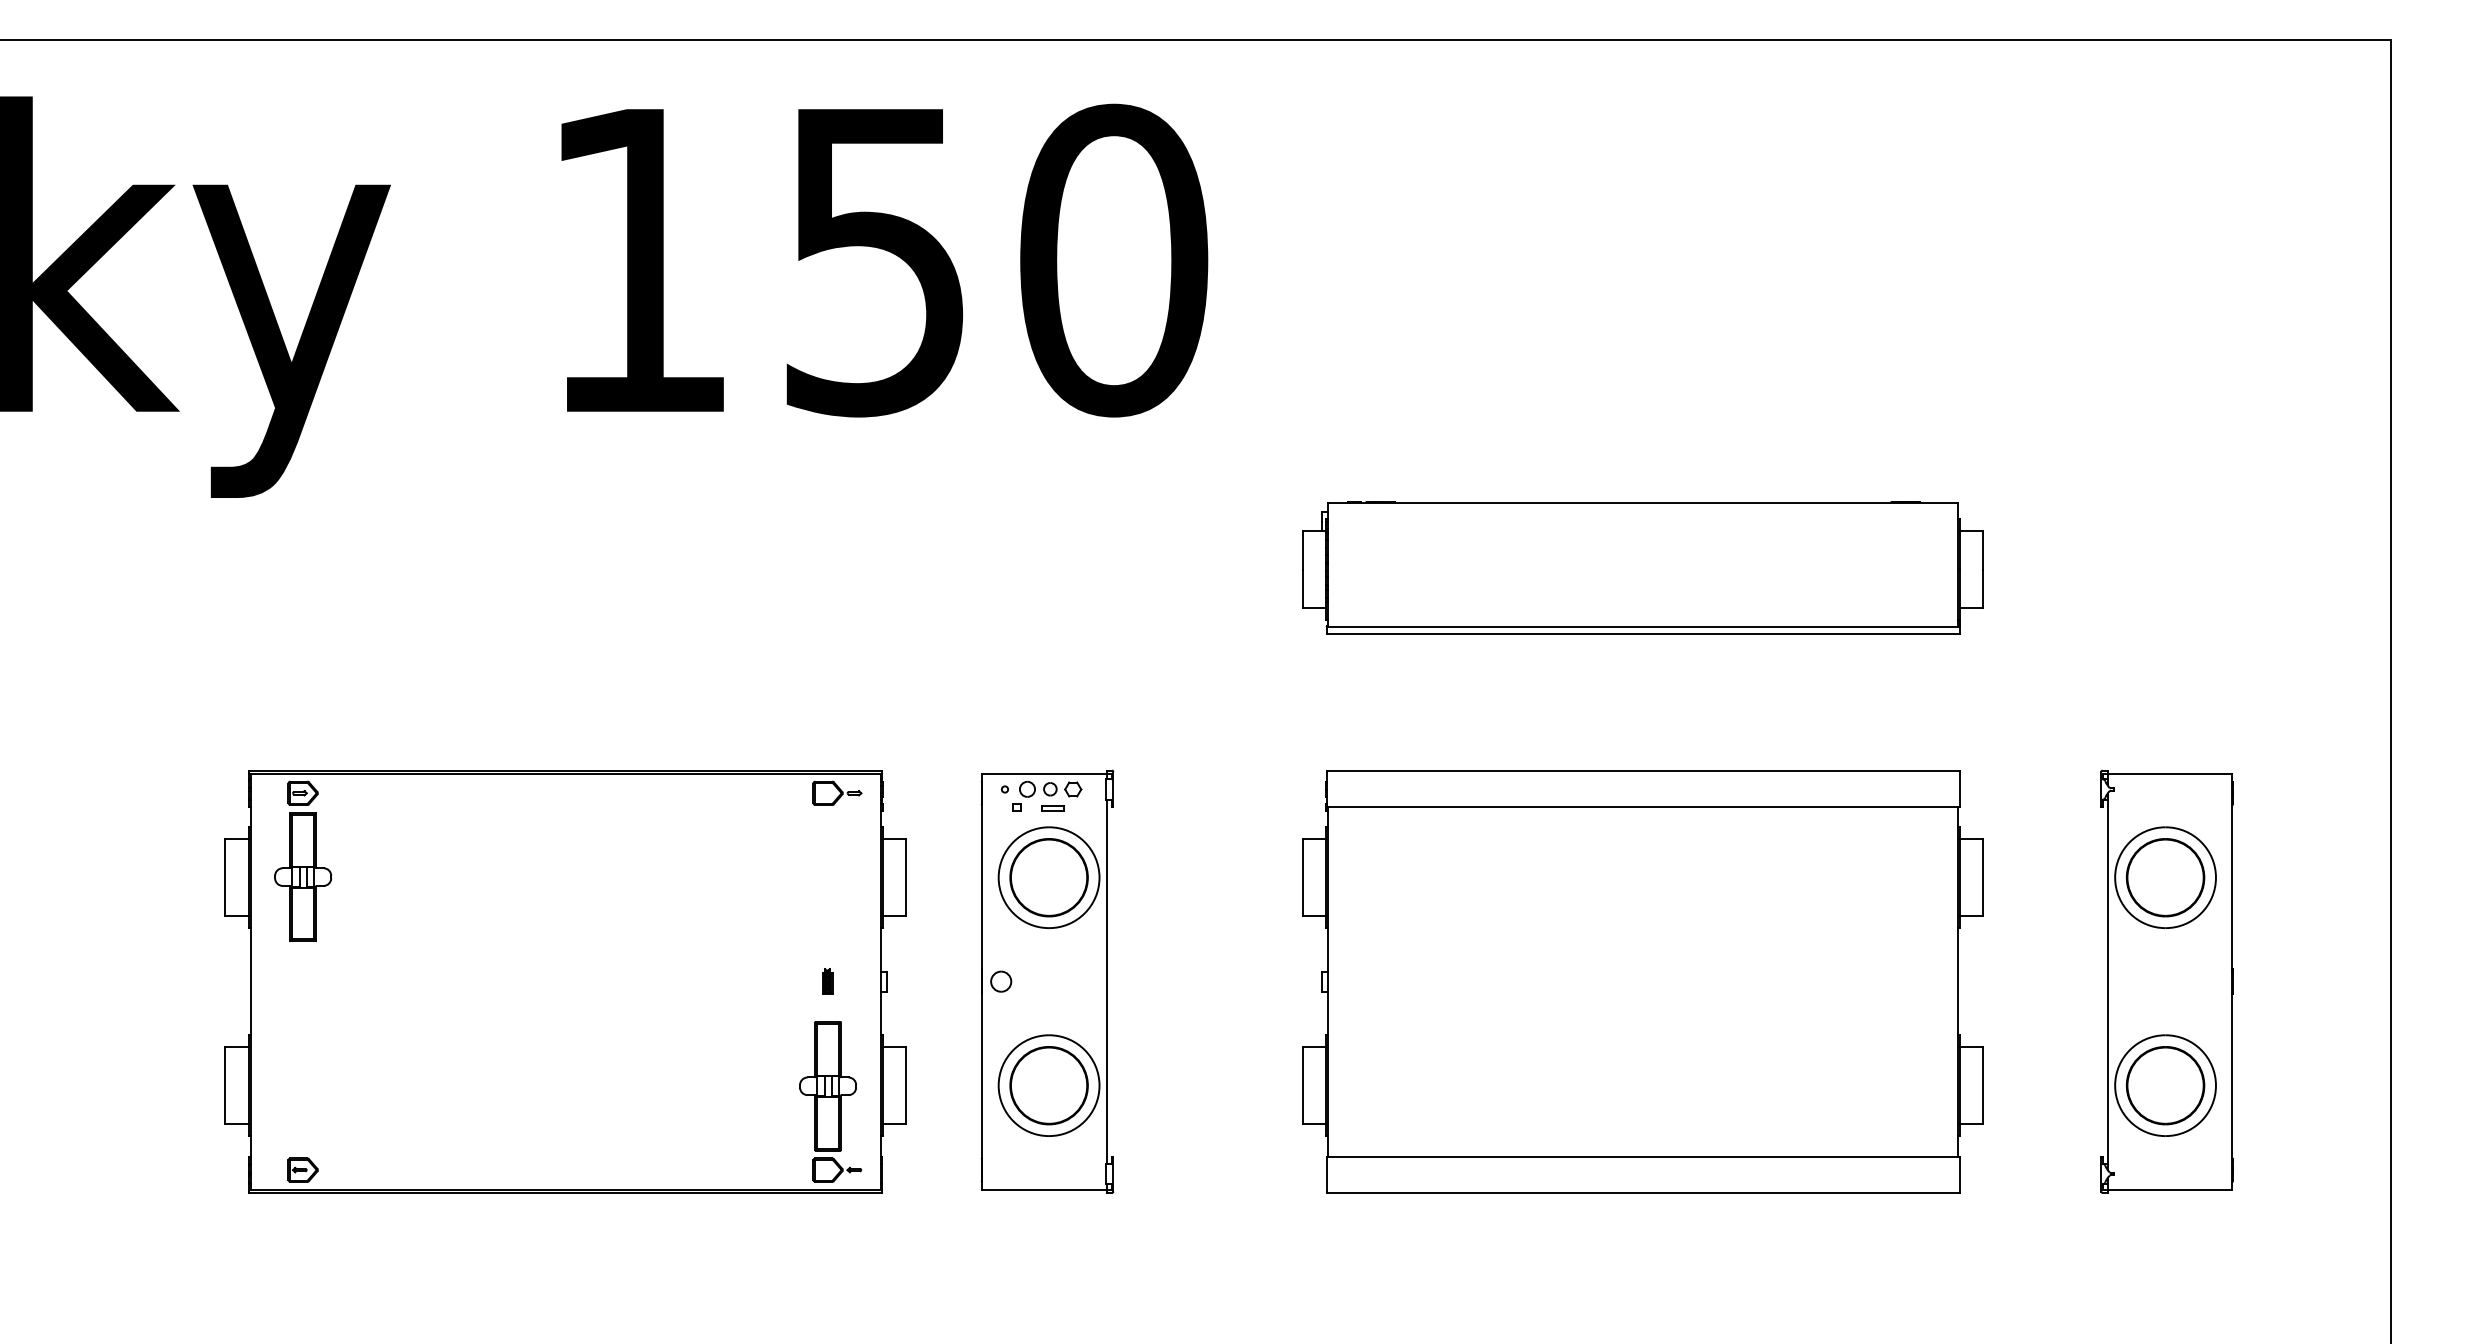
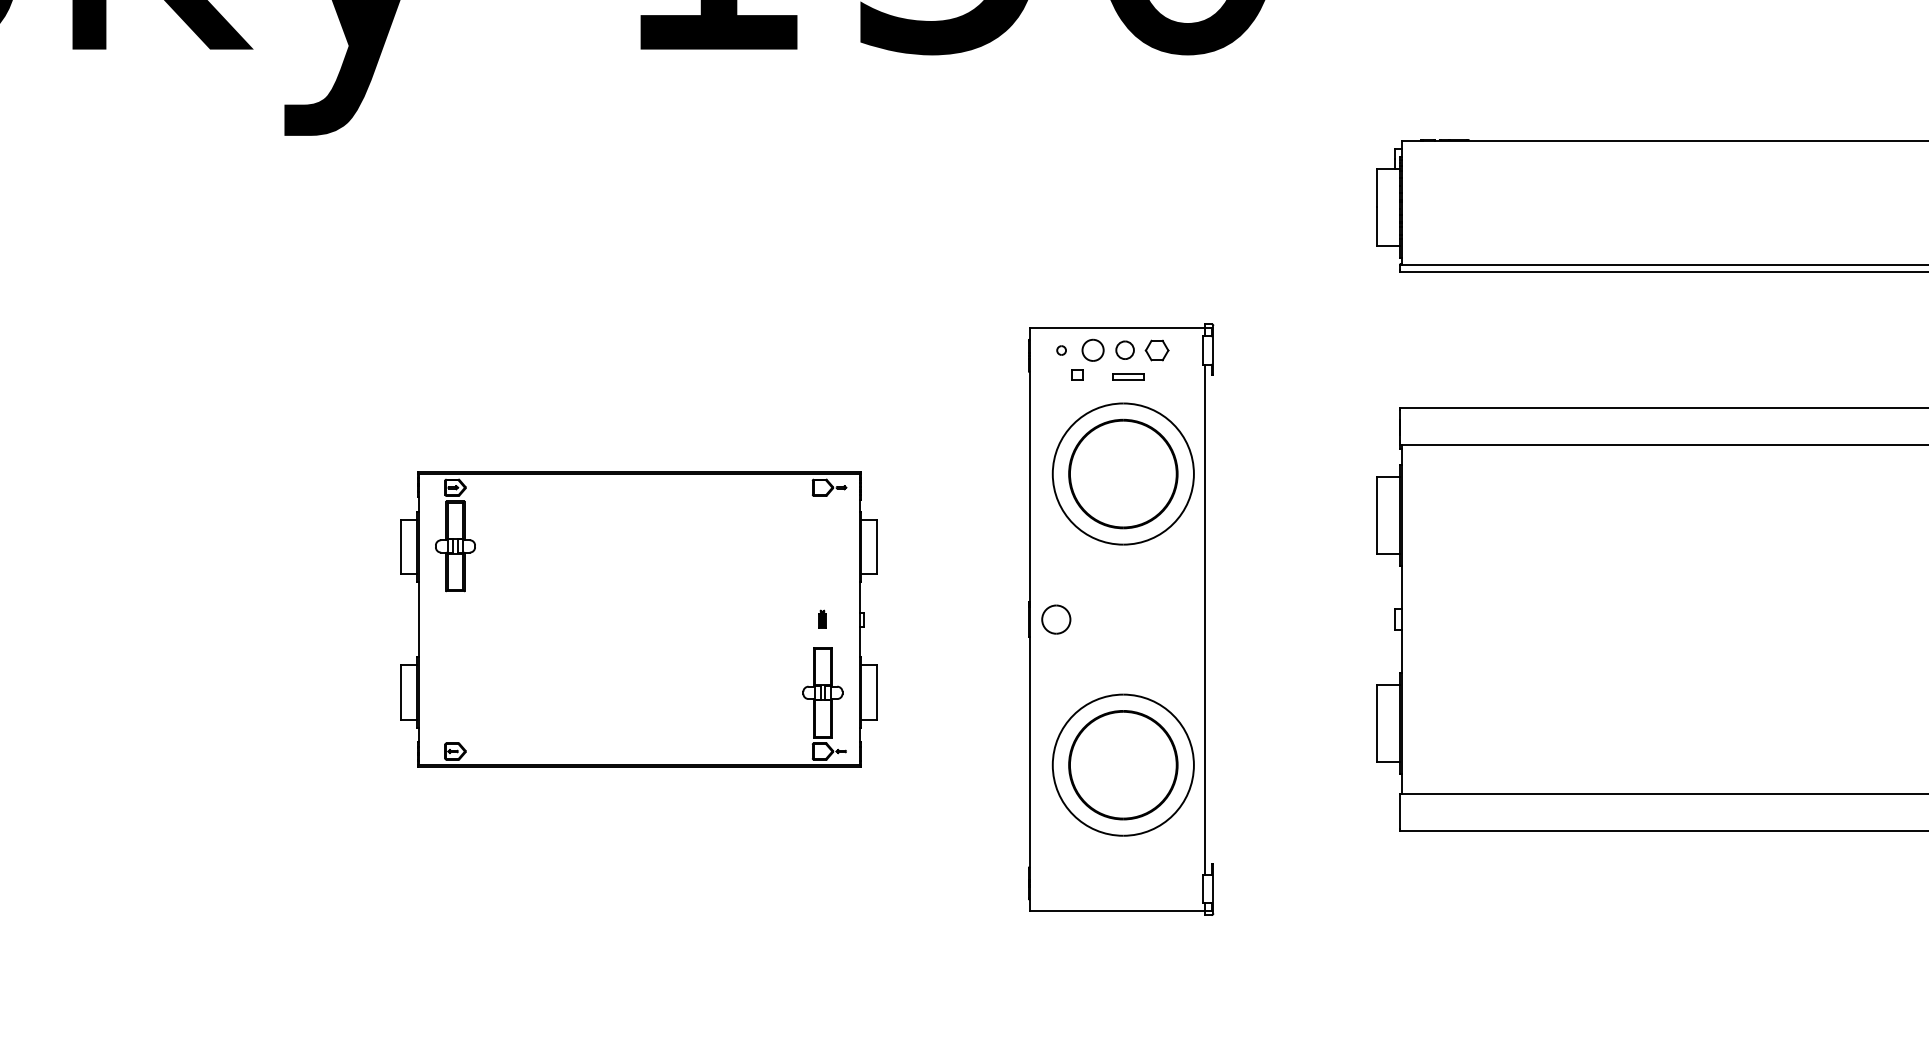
part: (565, 981) -> (639, 619), size x0.7
part: (1047, 981) -> (1121, 619), size x1.4

